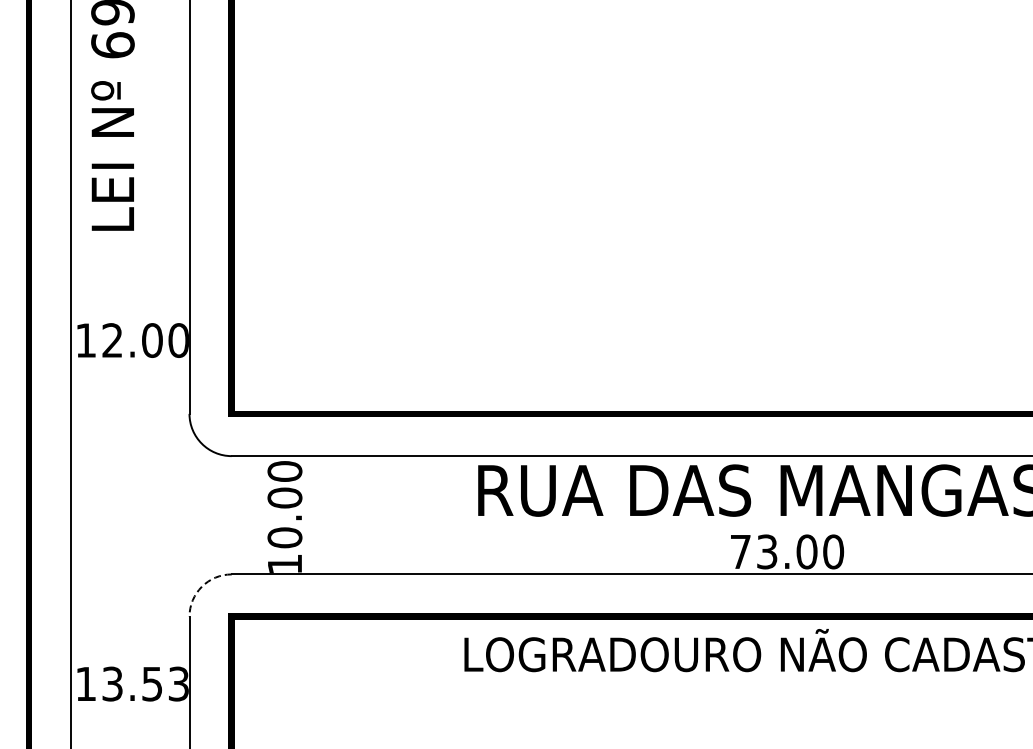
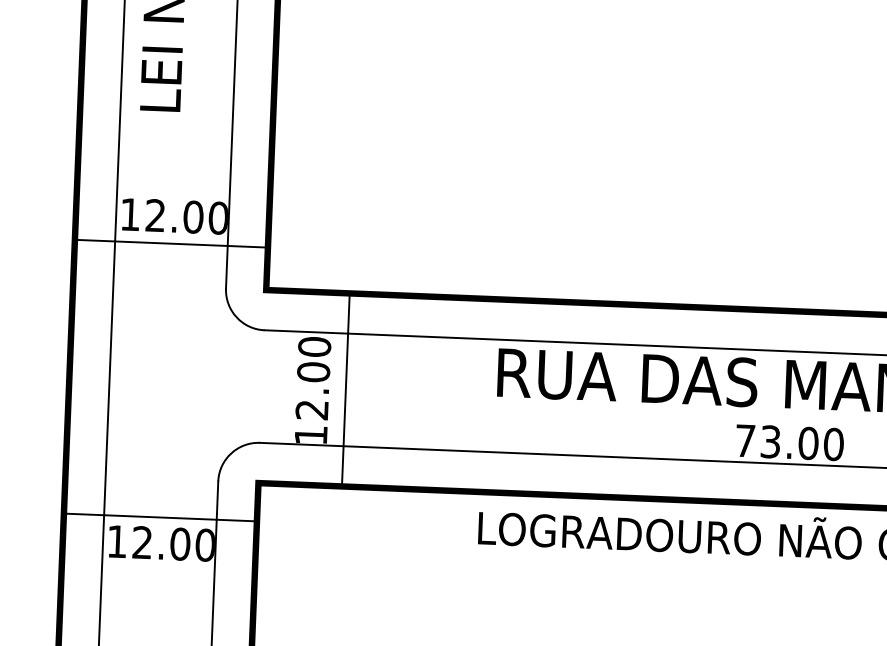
line: (129, 369) -> (170, 243), added
line: (319, 514) -> (345, 389), added
text: (284, 537) -> (311, 409), 10.00 -> 12.00
arc: (201, 586) -> (230, 453), dashed -> solid
line: (129, 656) -> (159, 517), added
text: (145, 683) -> (173, 543), 13.53 -> 12.00

